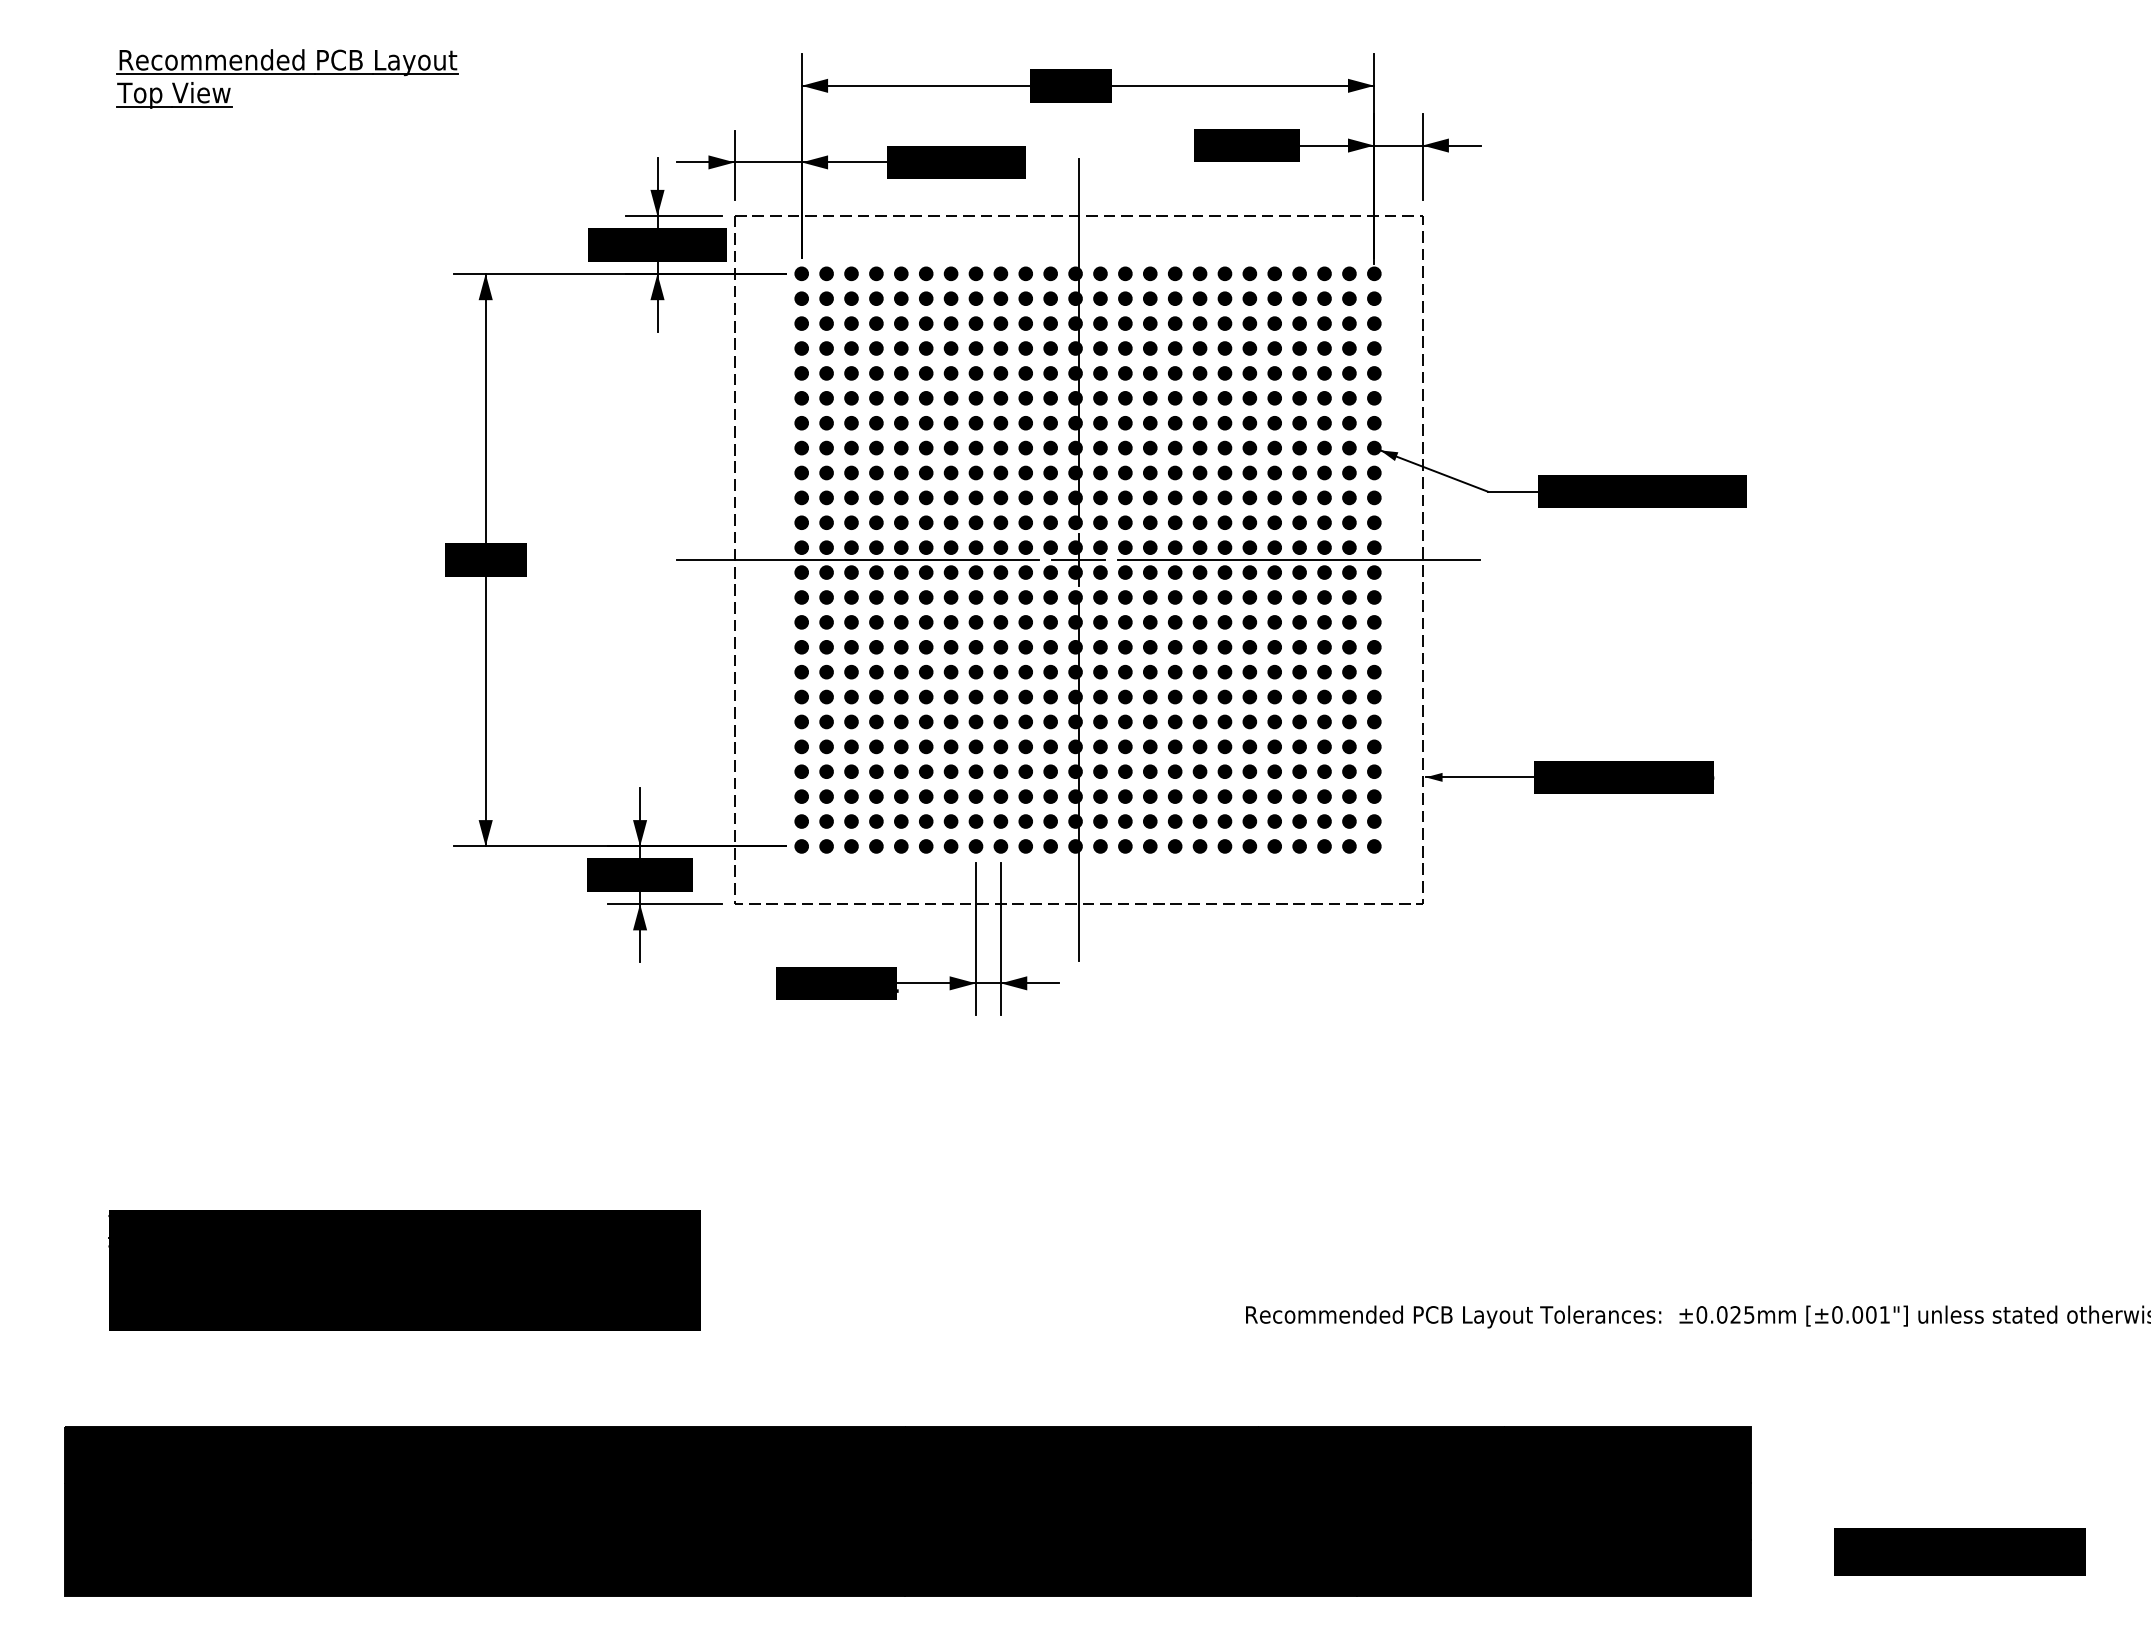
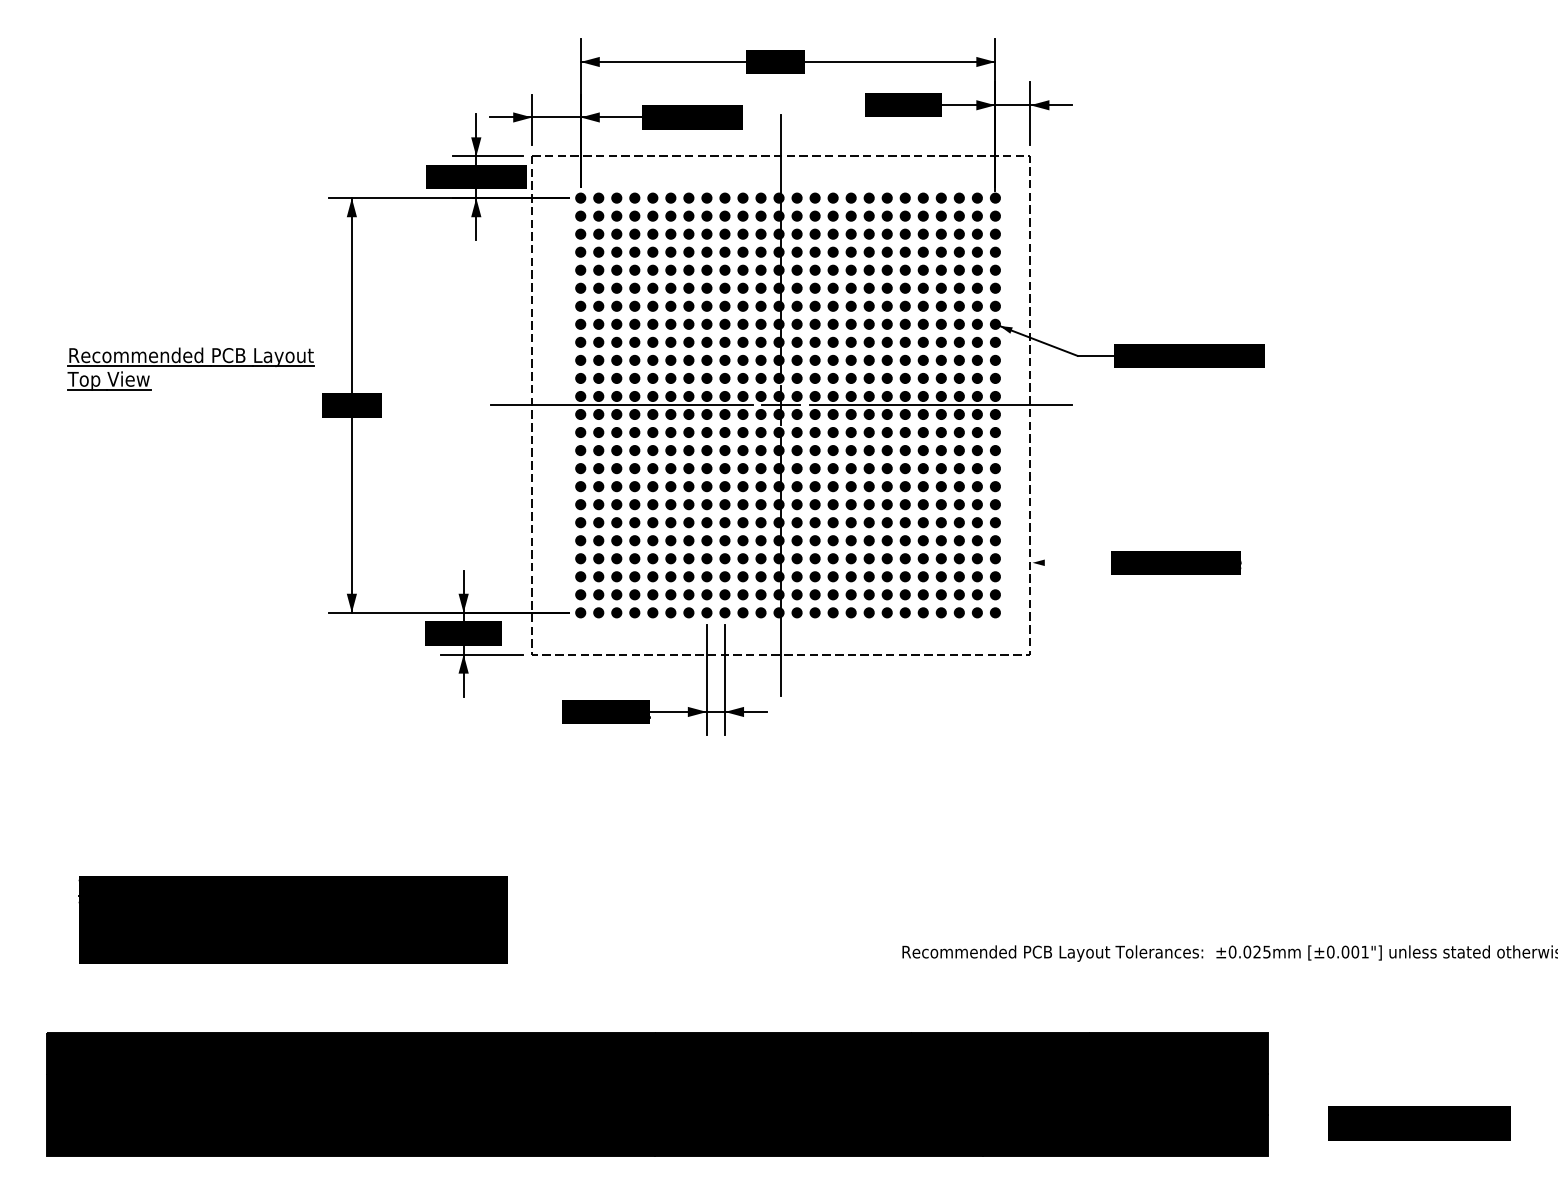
part: (287, 78) -> (190, 368), moved
line: (1479, 777) -> (1071, 562), removed

